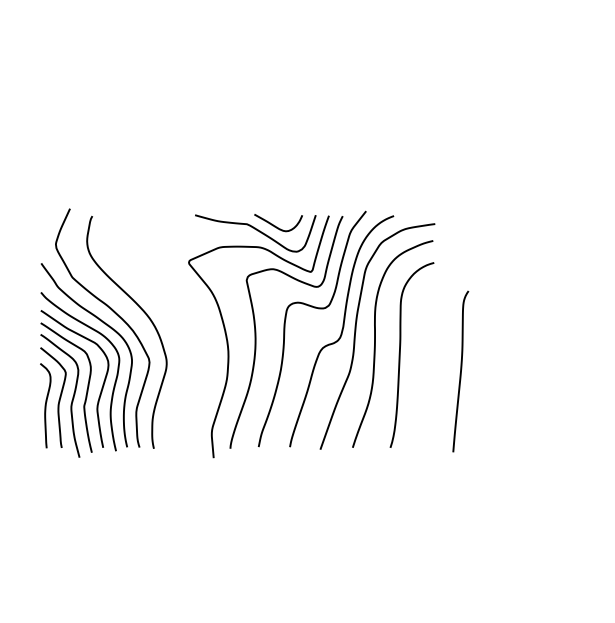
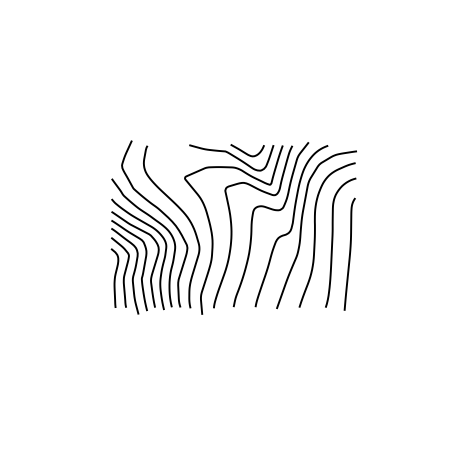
part: (103, 333) -> (155, 227), moved
curve: (460, 370) -> (349, 253), moved

